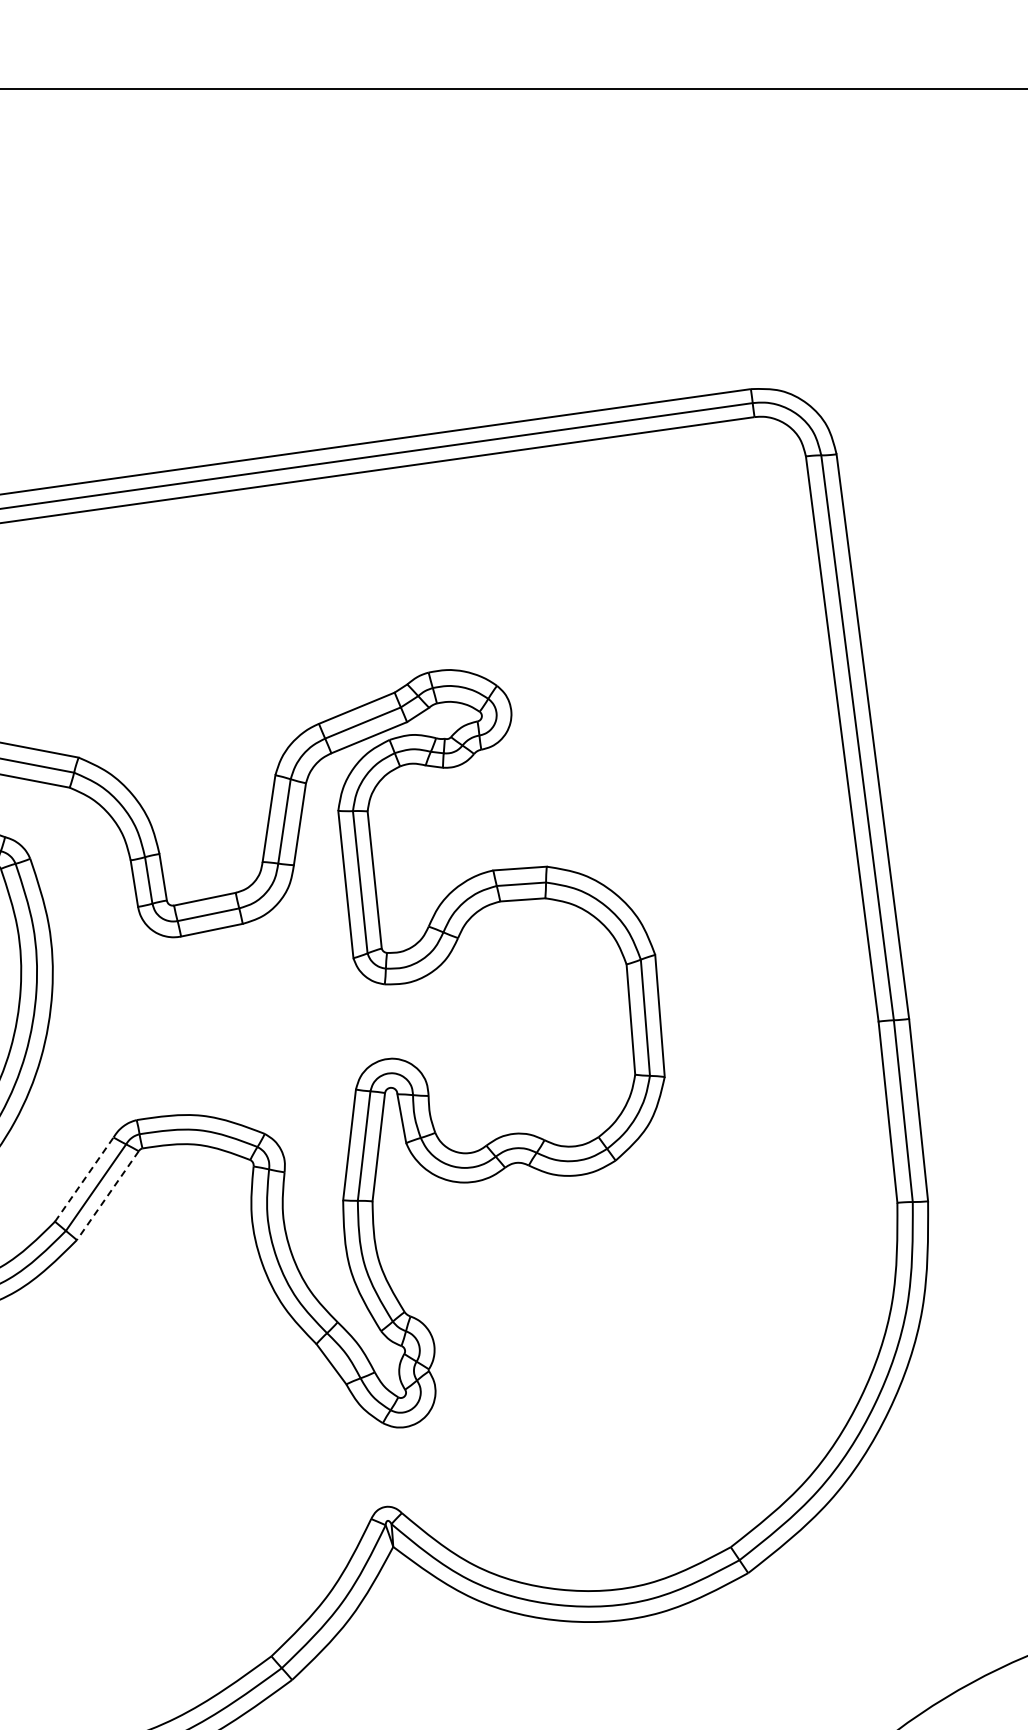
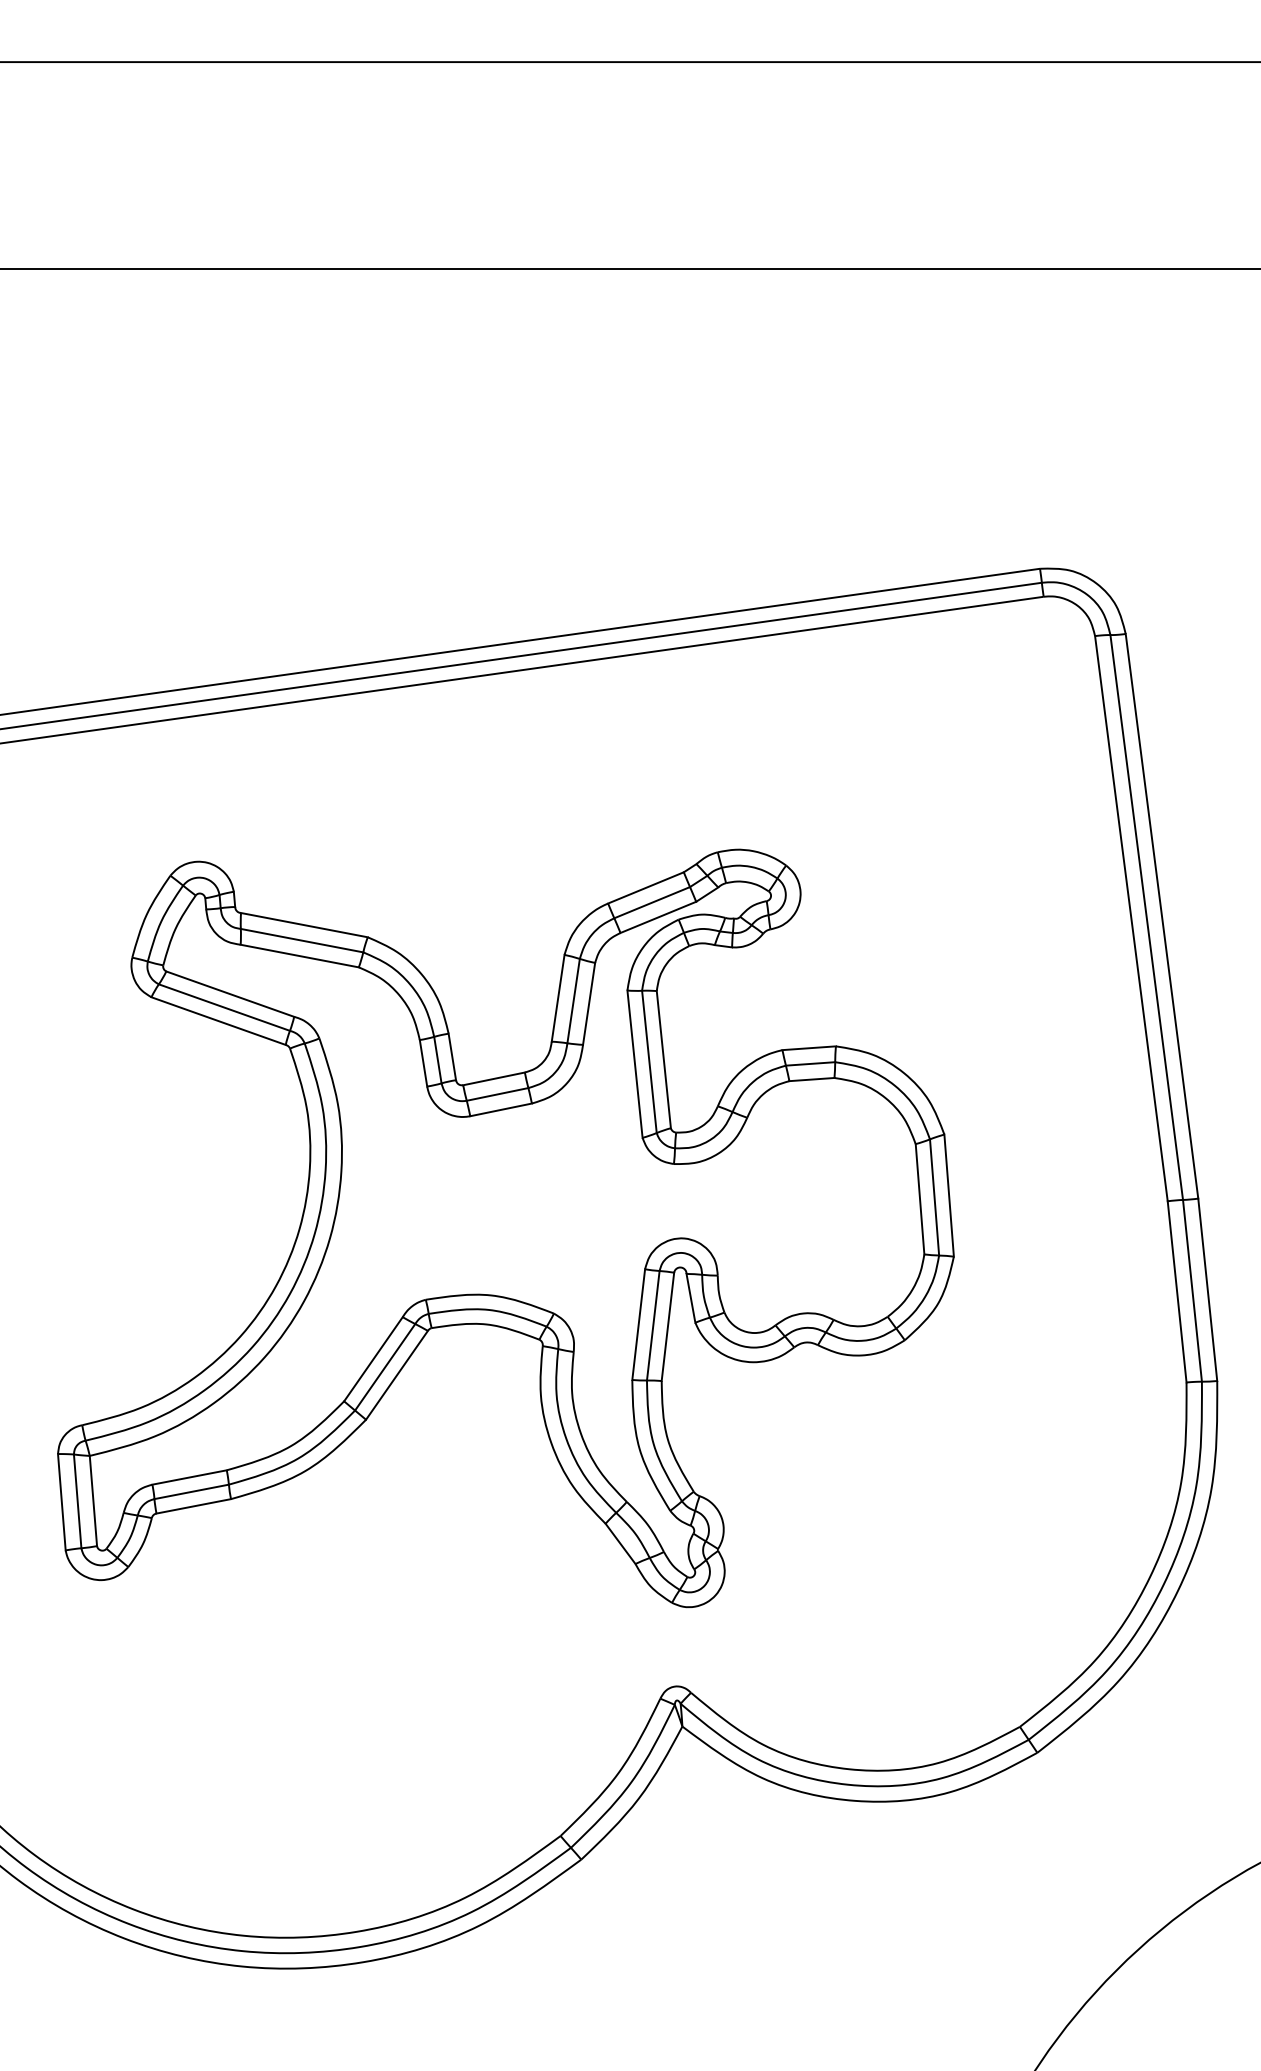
line: (84, 1178) -> (373, 1358), dashed -> solid
line: (107, 1195) -> (396, 1375), dashed -> solid

